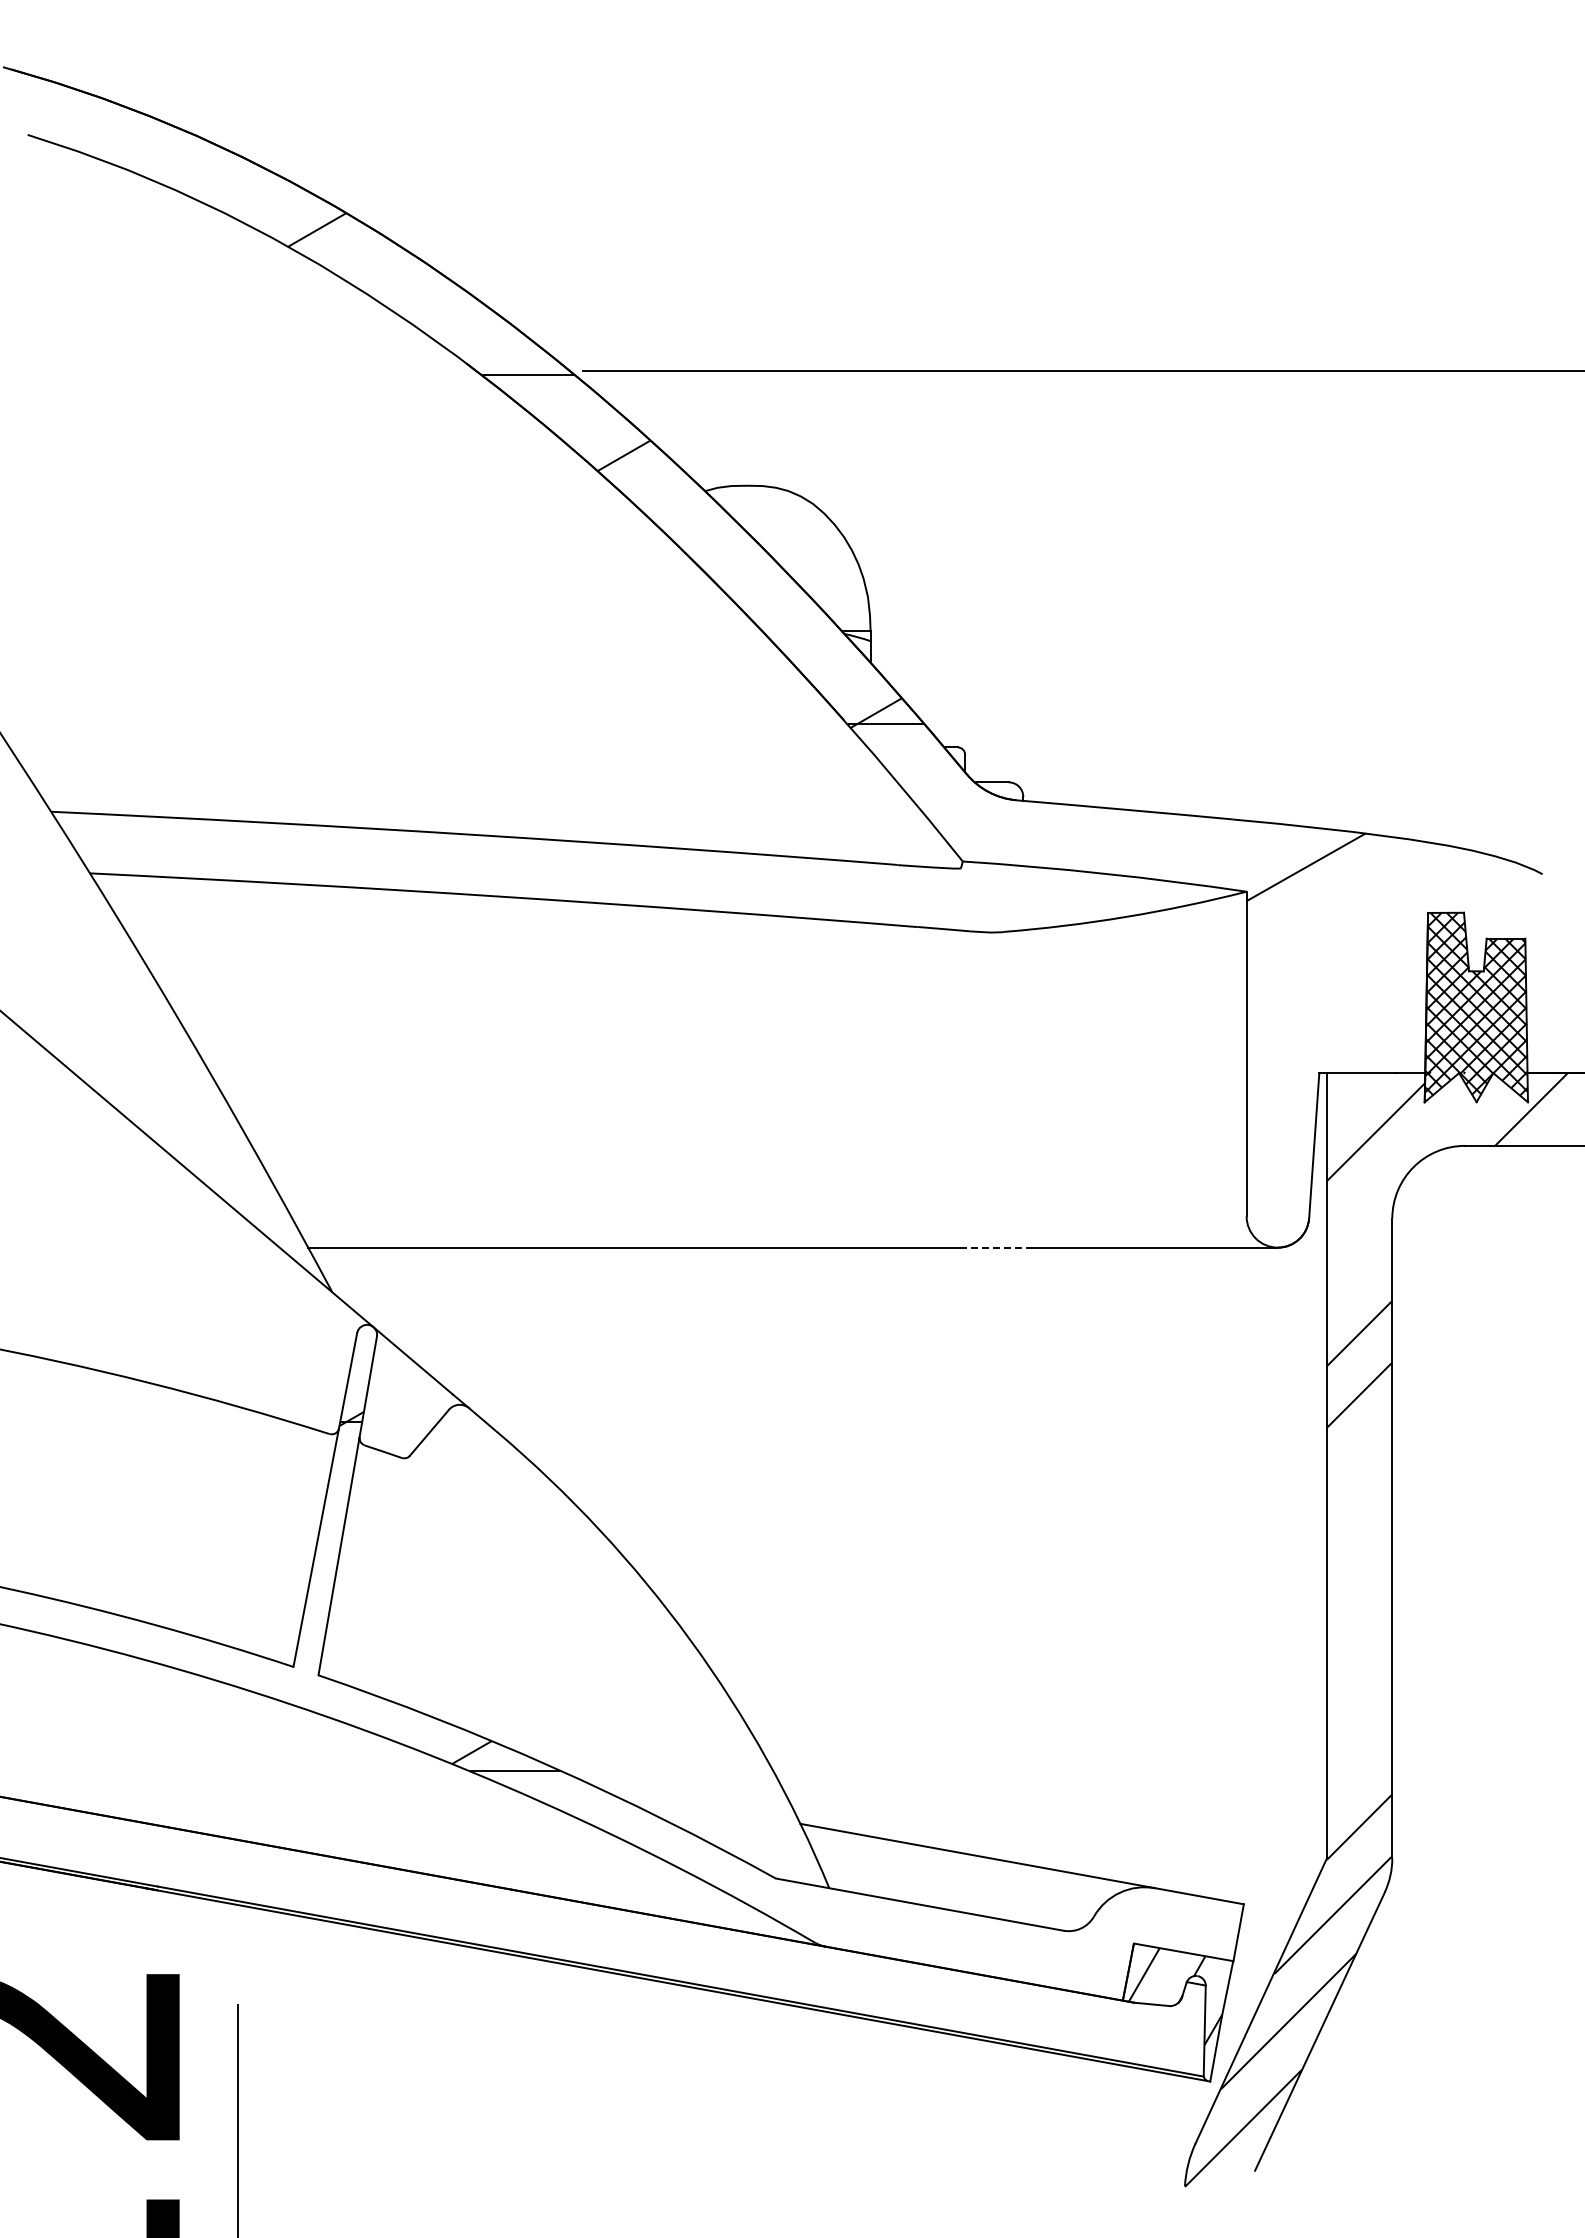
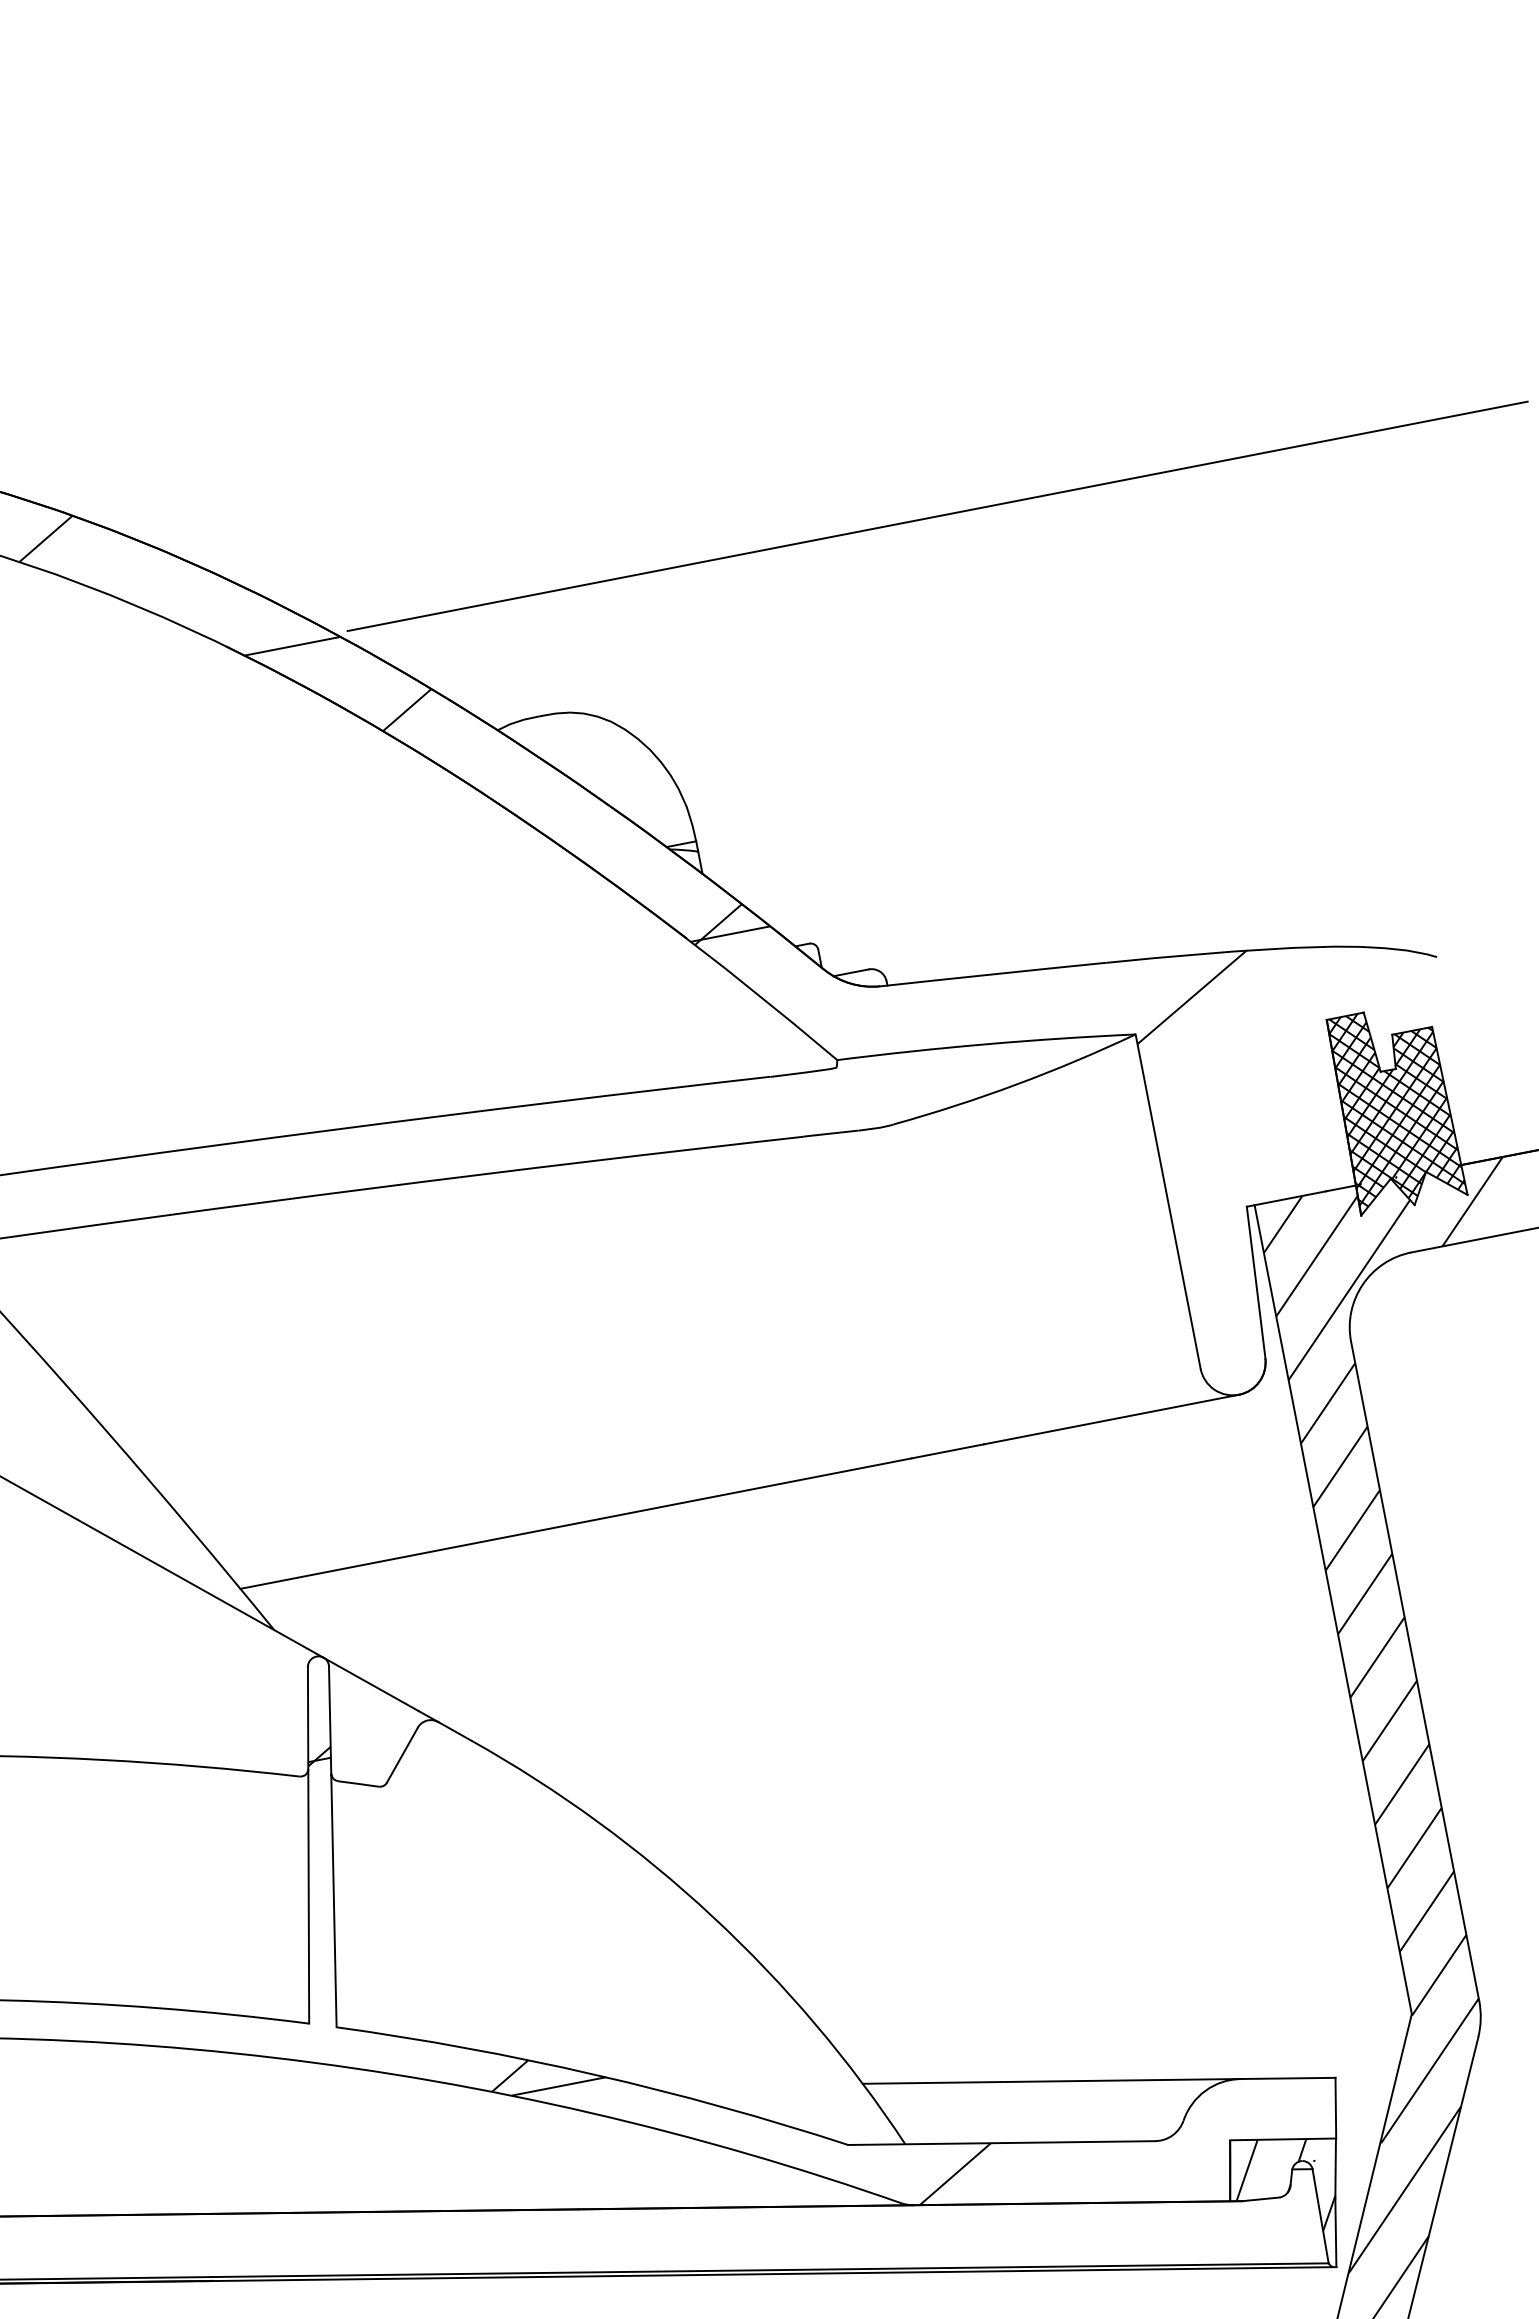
line: (1349, 1096) -> (1282, 1224), added
line: (1399, 1169) -> (1348, 1289), added
line: (995, 1247) -> (948, 1451), dashed -> solid
line: (1359, 1271) -> (1327, 1402), added
line: (1359, 1456) -> (1364, 1593), added
line: (1359, 1518) -> (1377, 1657), added
line: (1359, 1580) -> (1389, 1721), added
line: (1359, 1641) -> (1401, 1784), added
line: (1359, 1703) -> (1414, 1847), added
line: (1359, 1765) -> (1426, 1911), added
line: (870, 1924) -> (955, 2173), added

